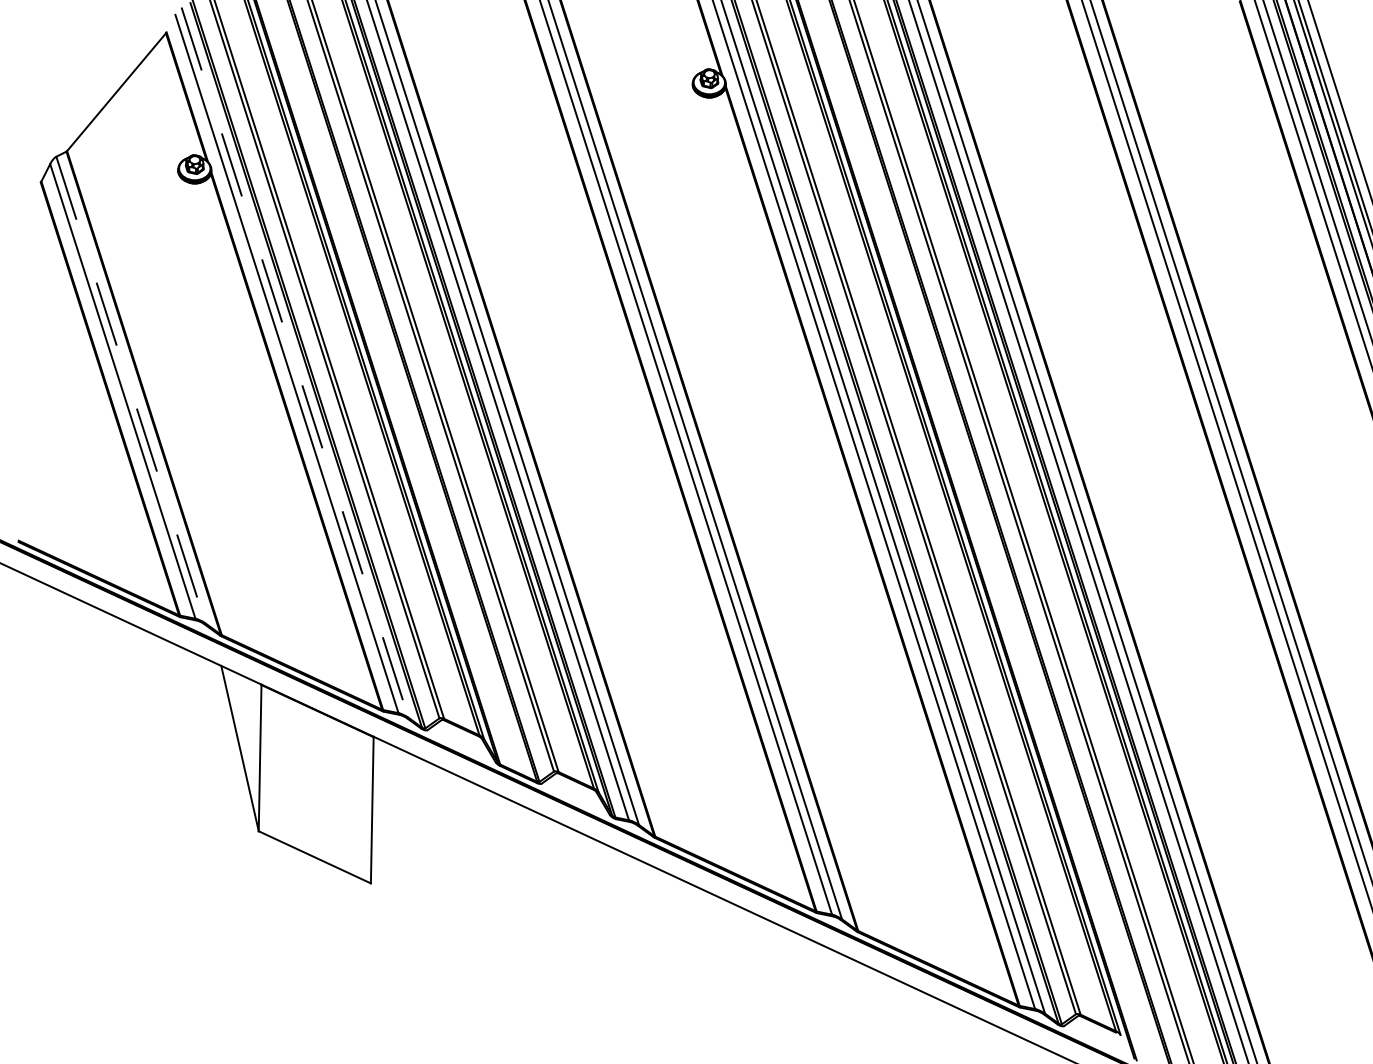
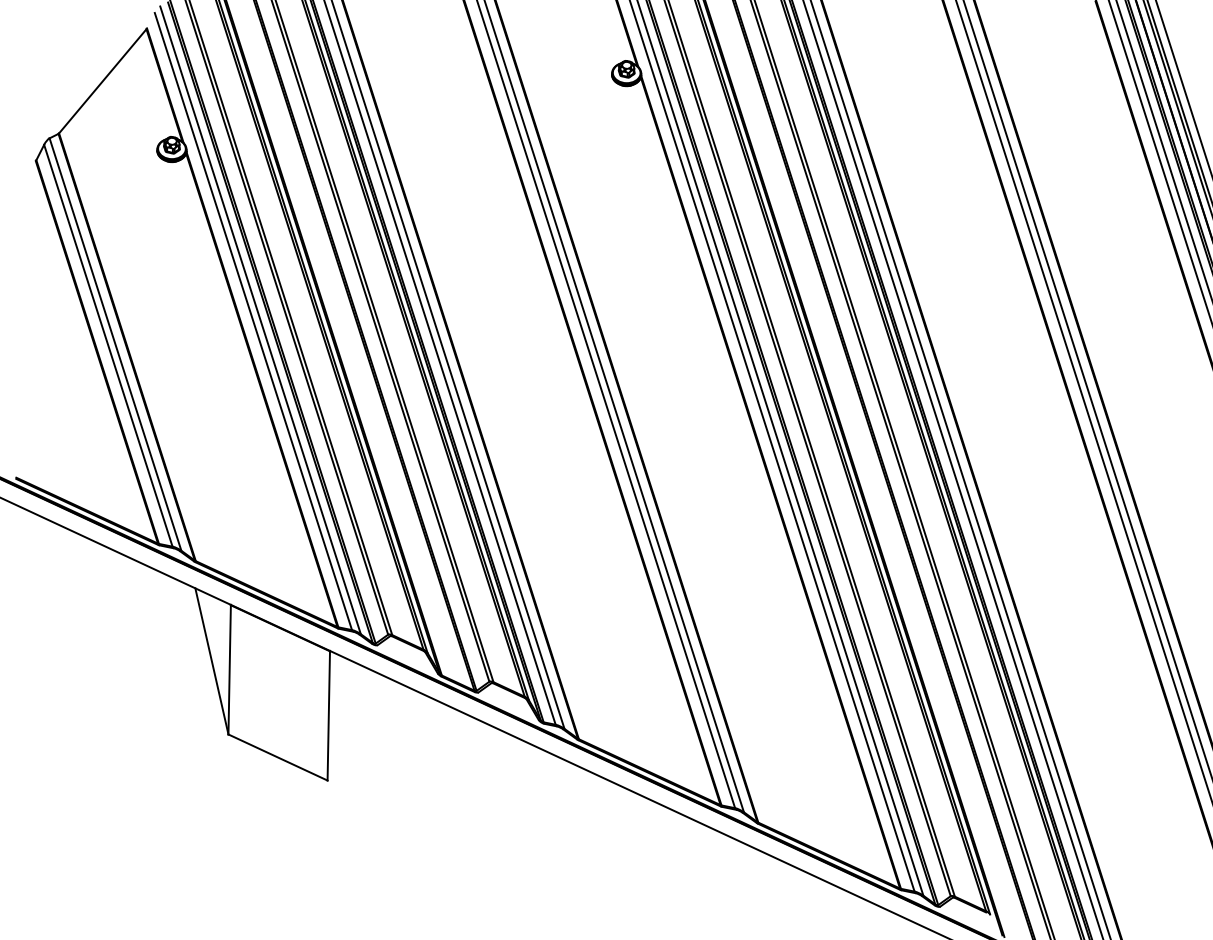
line: (295, 362) -> (260, 320), dashed -> solid
line: (130, 391) -> (115, 345), dashed -> solid

